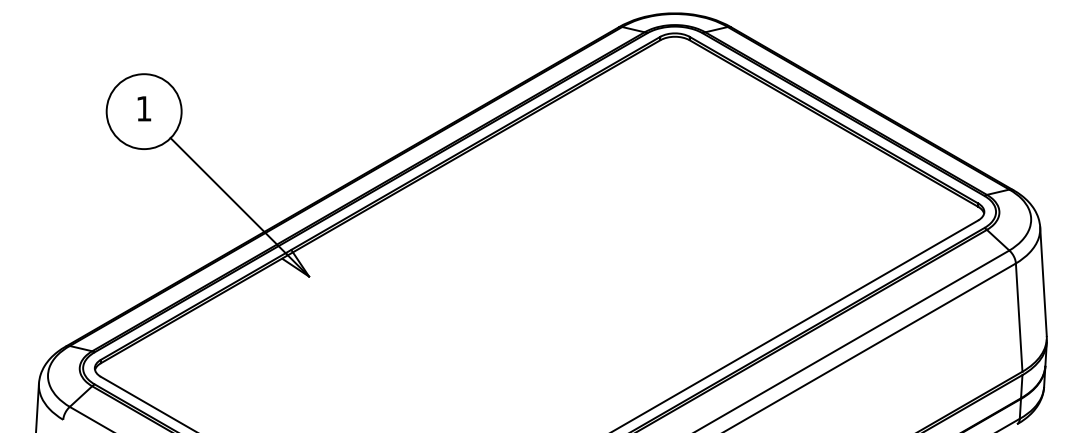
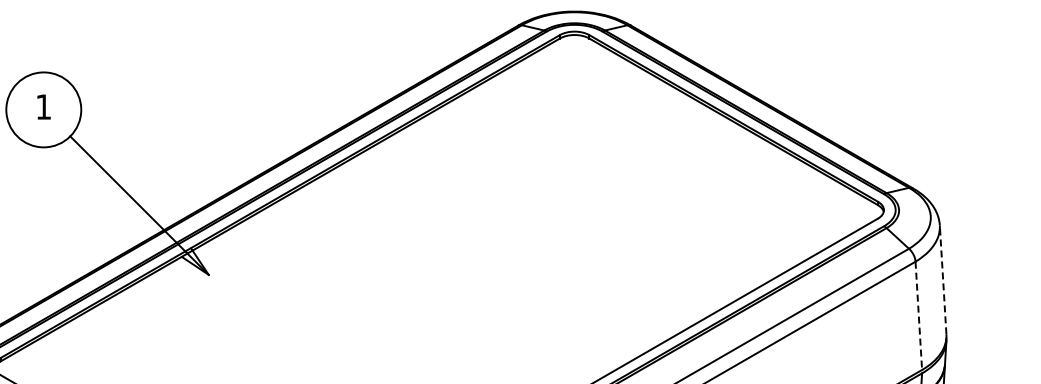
line: (1043, 281) -> (943, 279), solid -> dashed
line: (1019, 318) -> (919, 316), solid -> dashed

